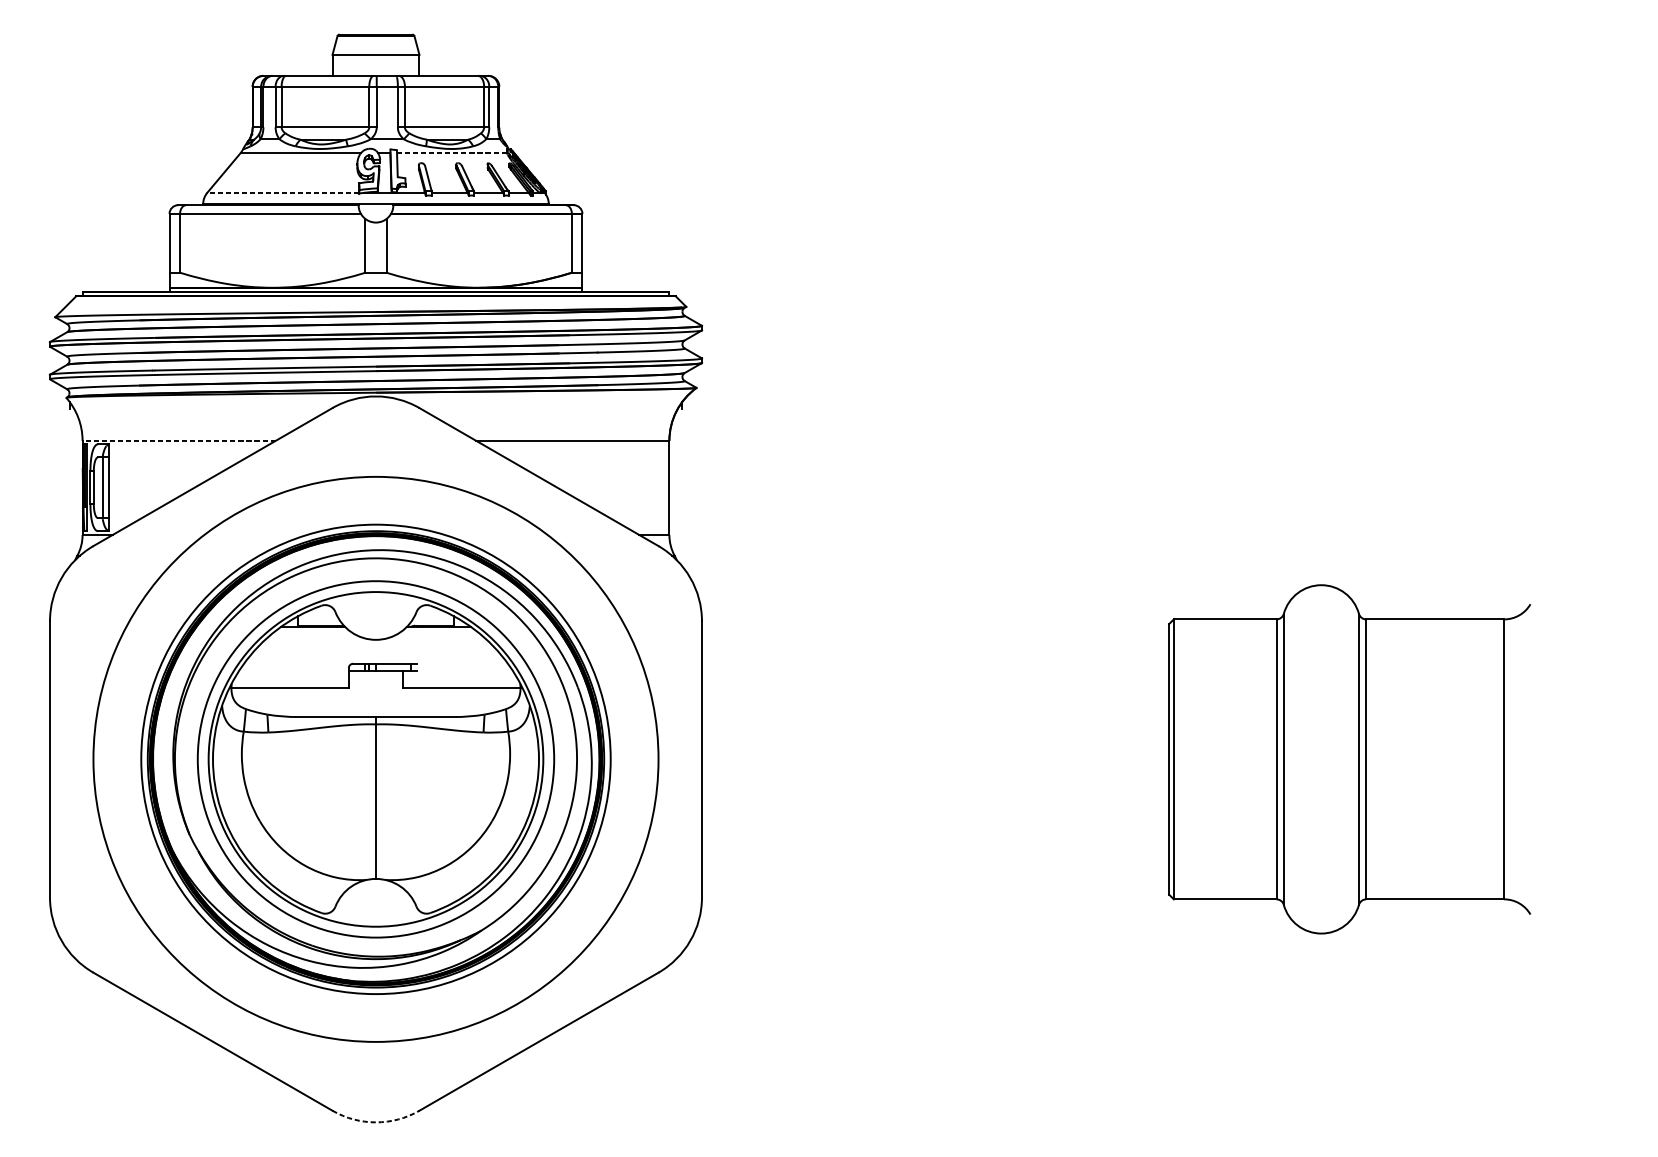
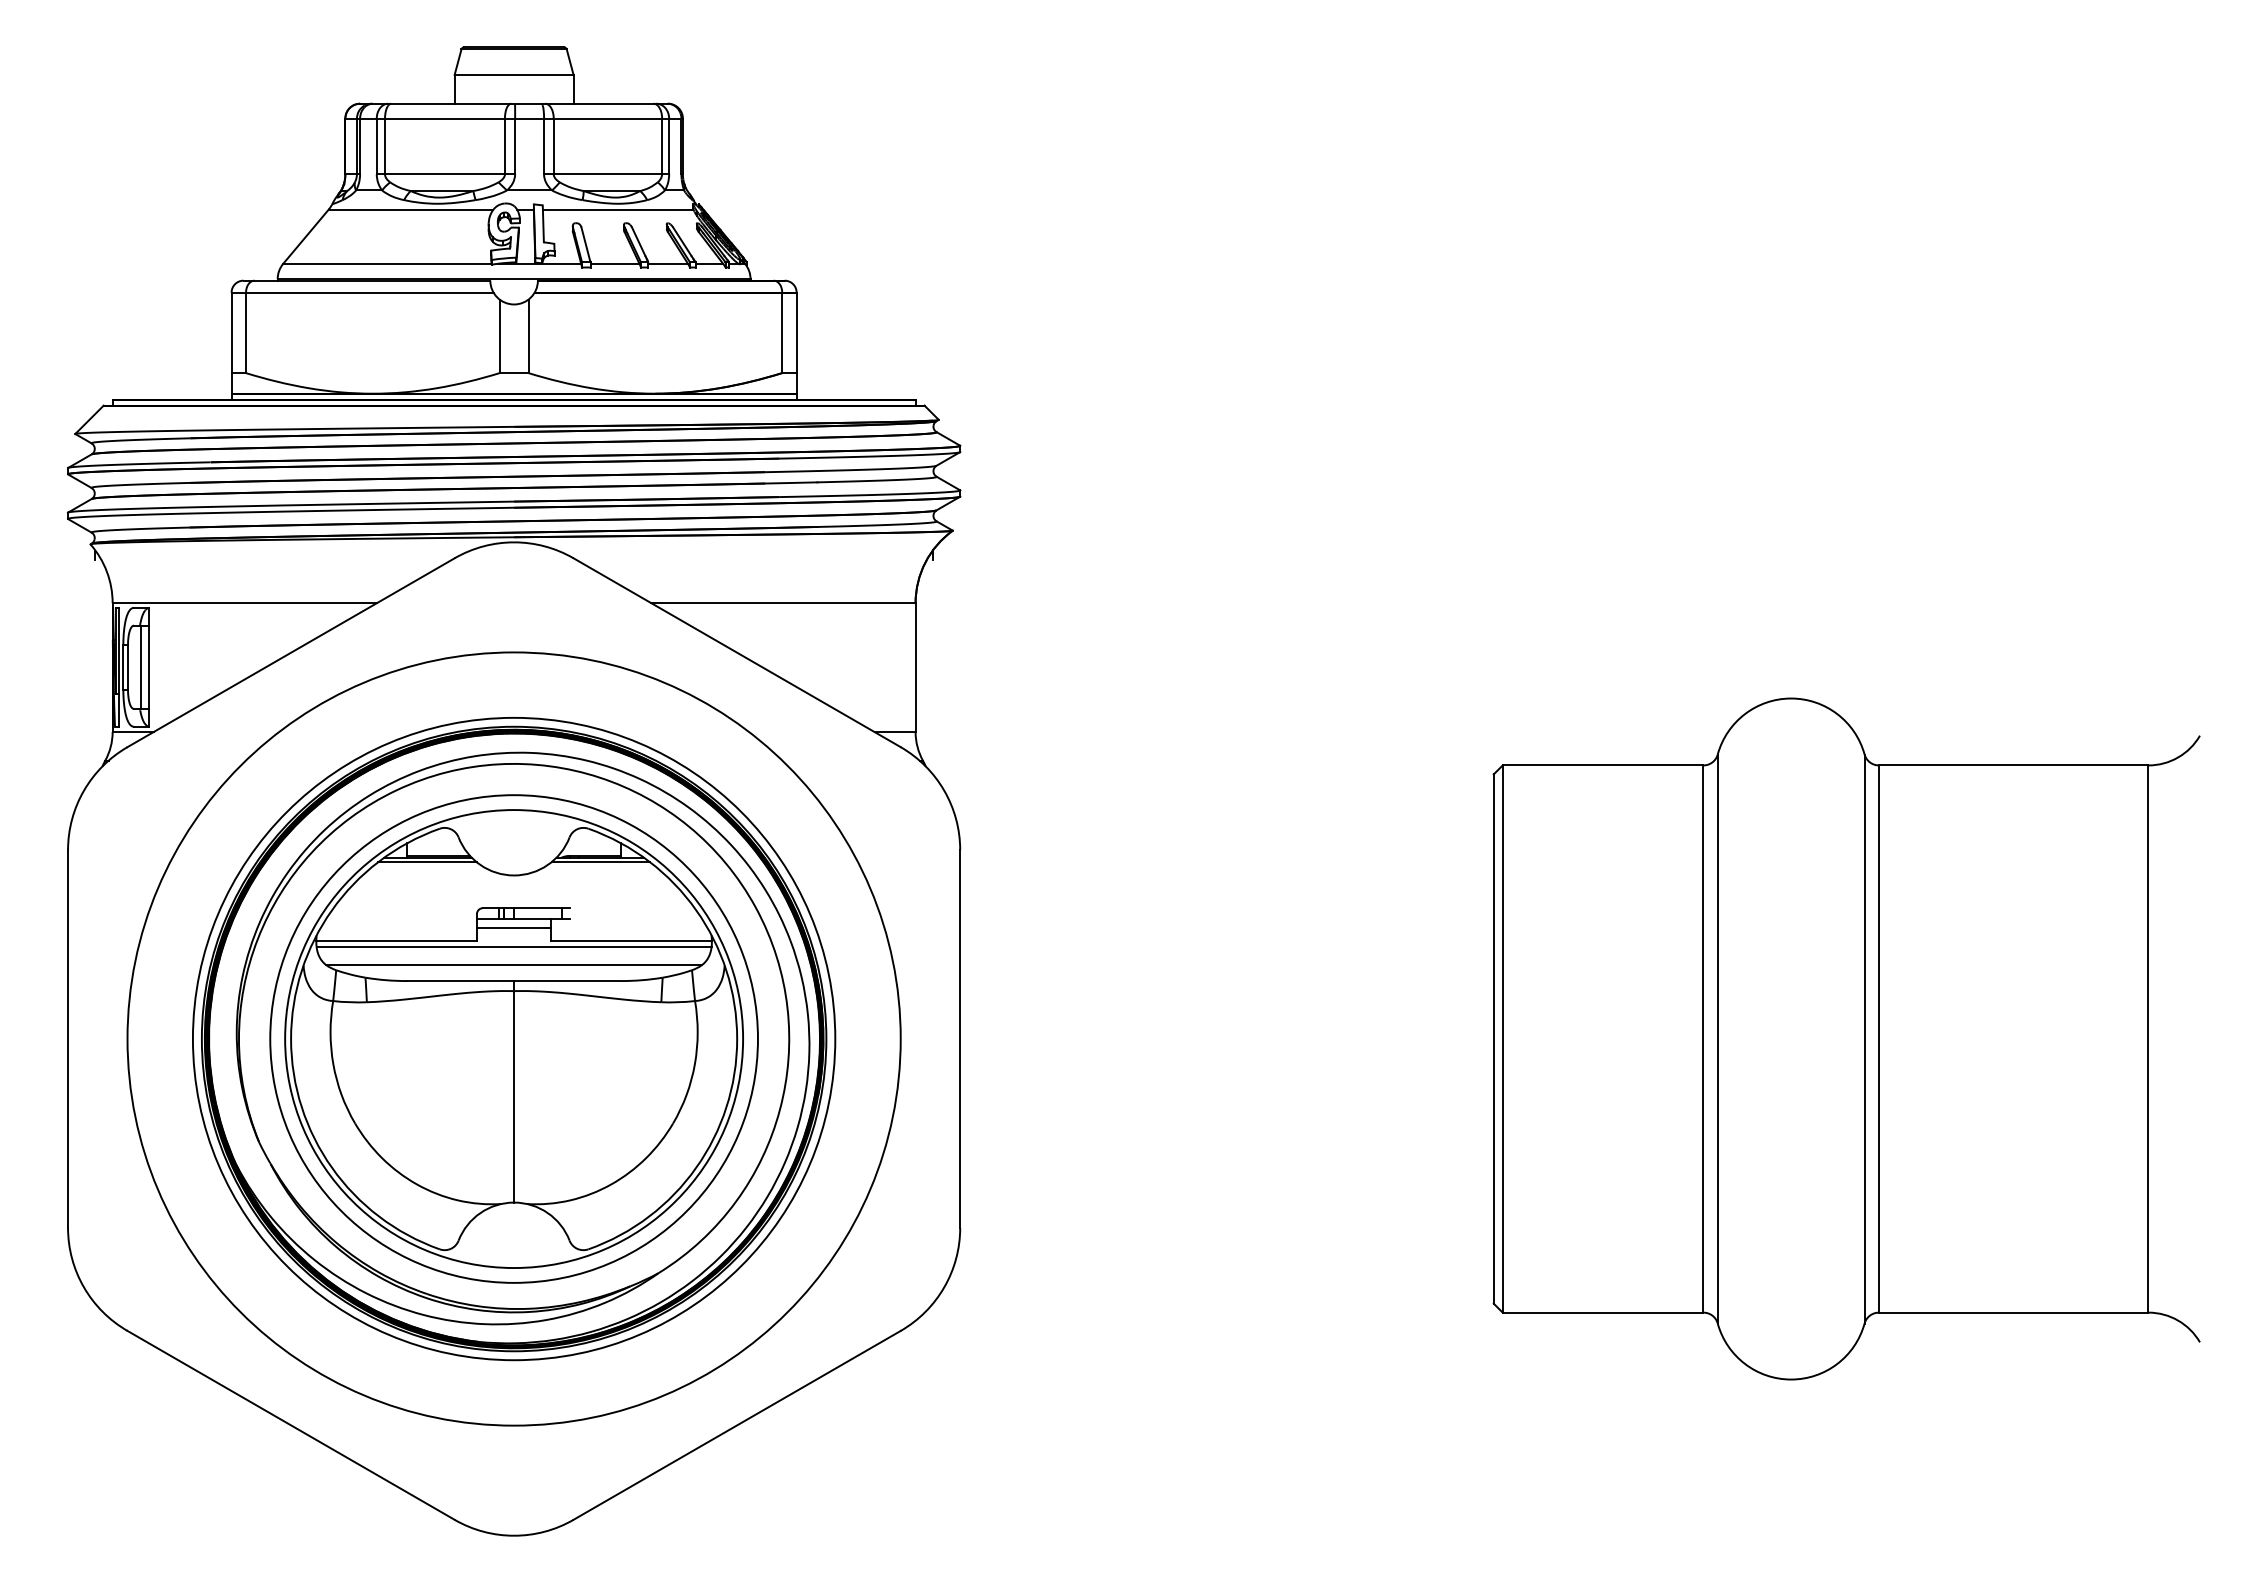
line: (452, 153) -> (618, 209), dashed -> solid
line: (282, 192) -> (386, 263), dashed -> solid
line: (178, 441) -> (244, 603), dashed -> solid
line: (312, 630) -> (427, 862), added
line: (439, 630) -> (600, 862), added
line: (375, 677) -> (513, 927), added
line: (375, 691) -> (513, 946), added
line: (375, 704) -> (513, 964), added
part: (1349, 759) -> (1846, 1038), size x1.43
arc: (376, 1122) -> (514, 1535), dashed -> solid

